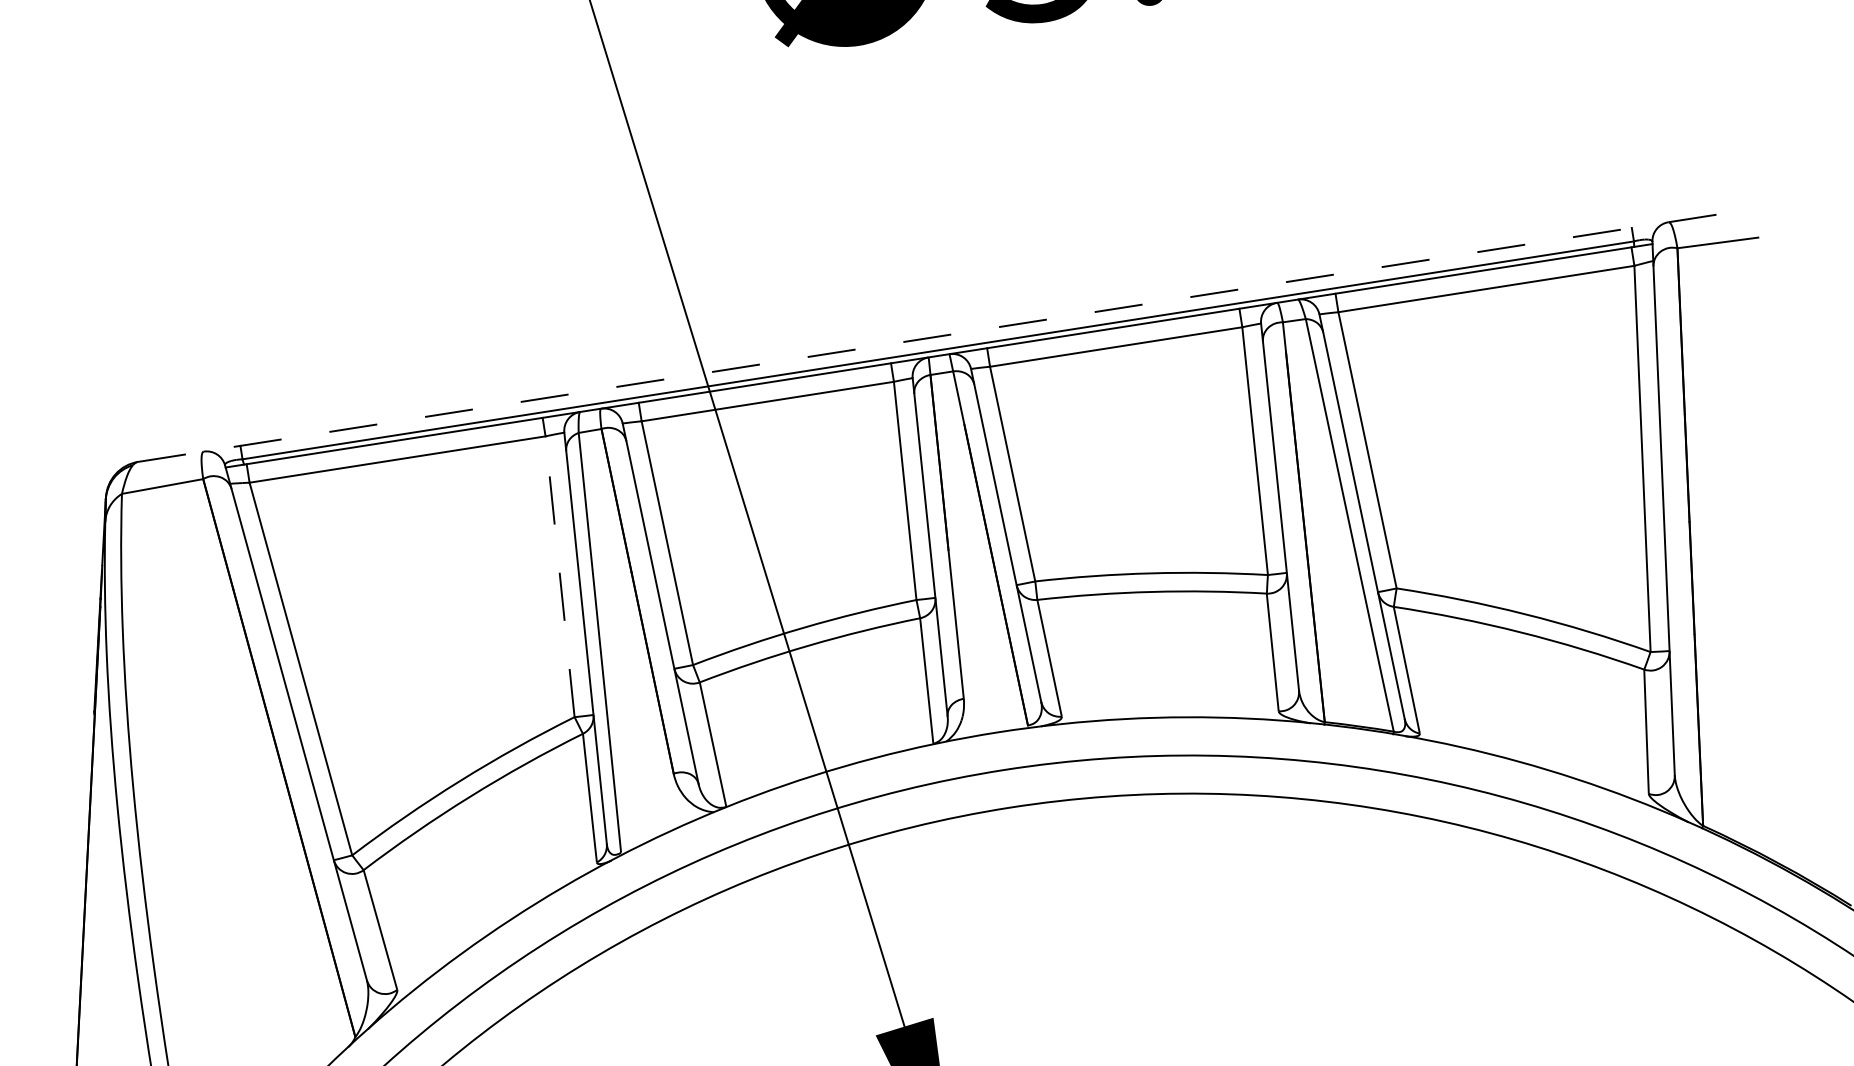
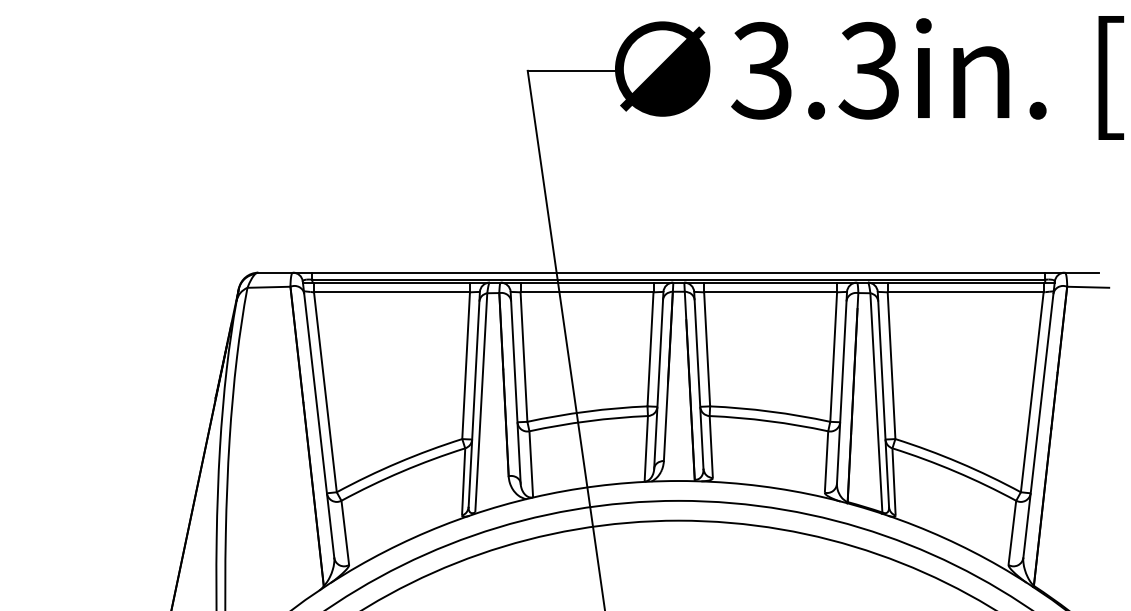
line: (937, 336) -> (679, 272), dashed -> solid
line: (560, 576) -> (466, 365), dashed -> solid

